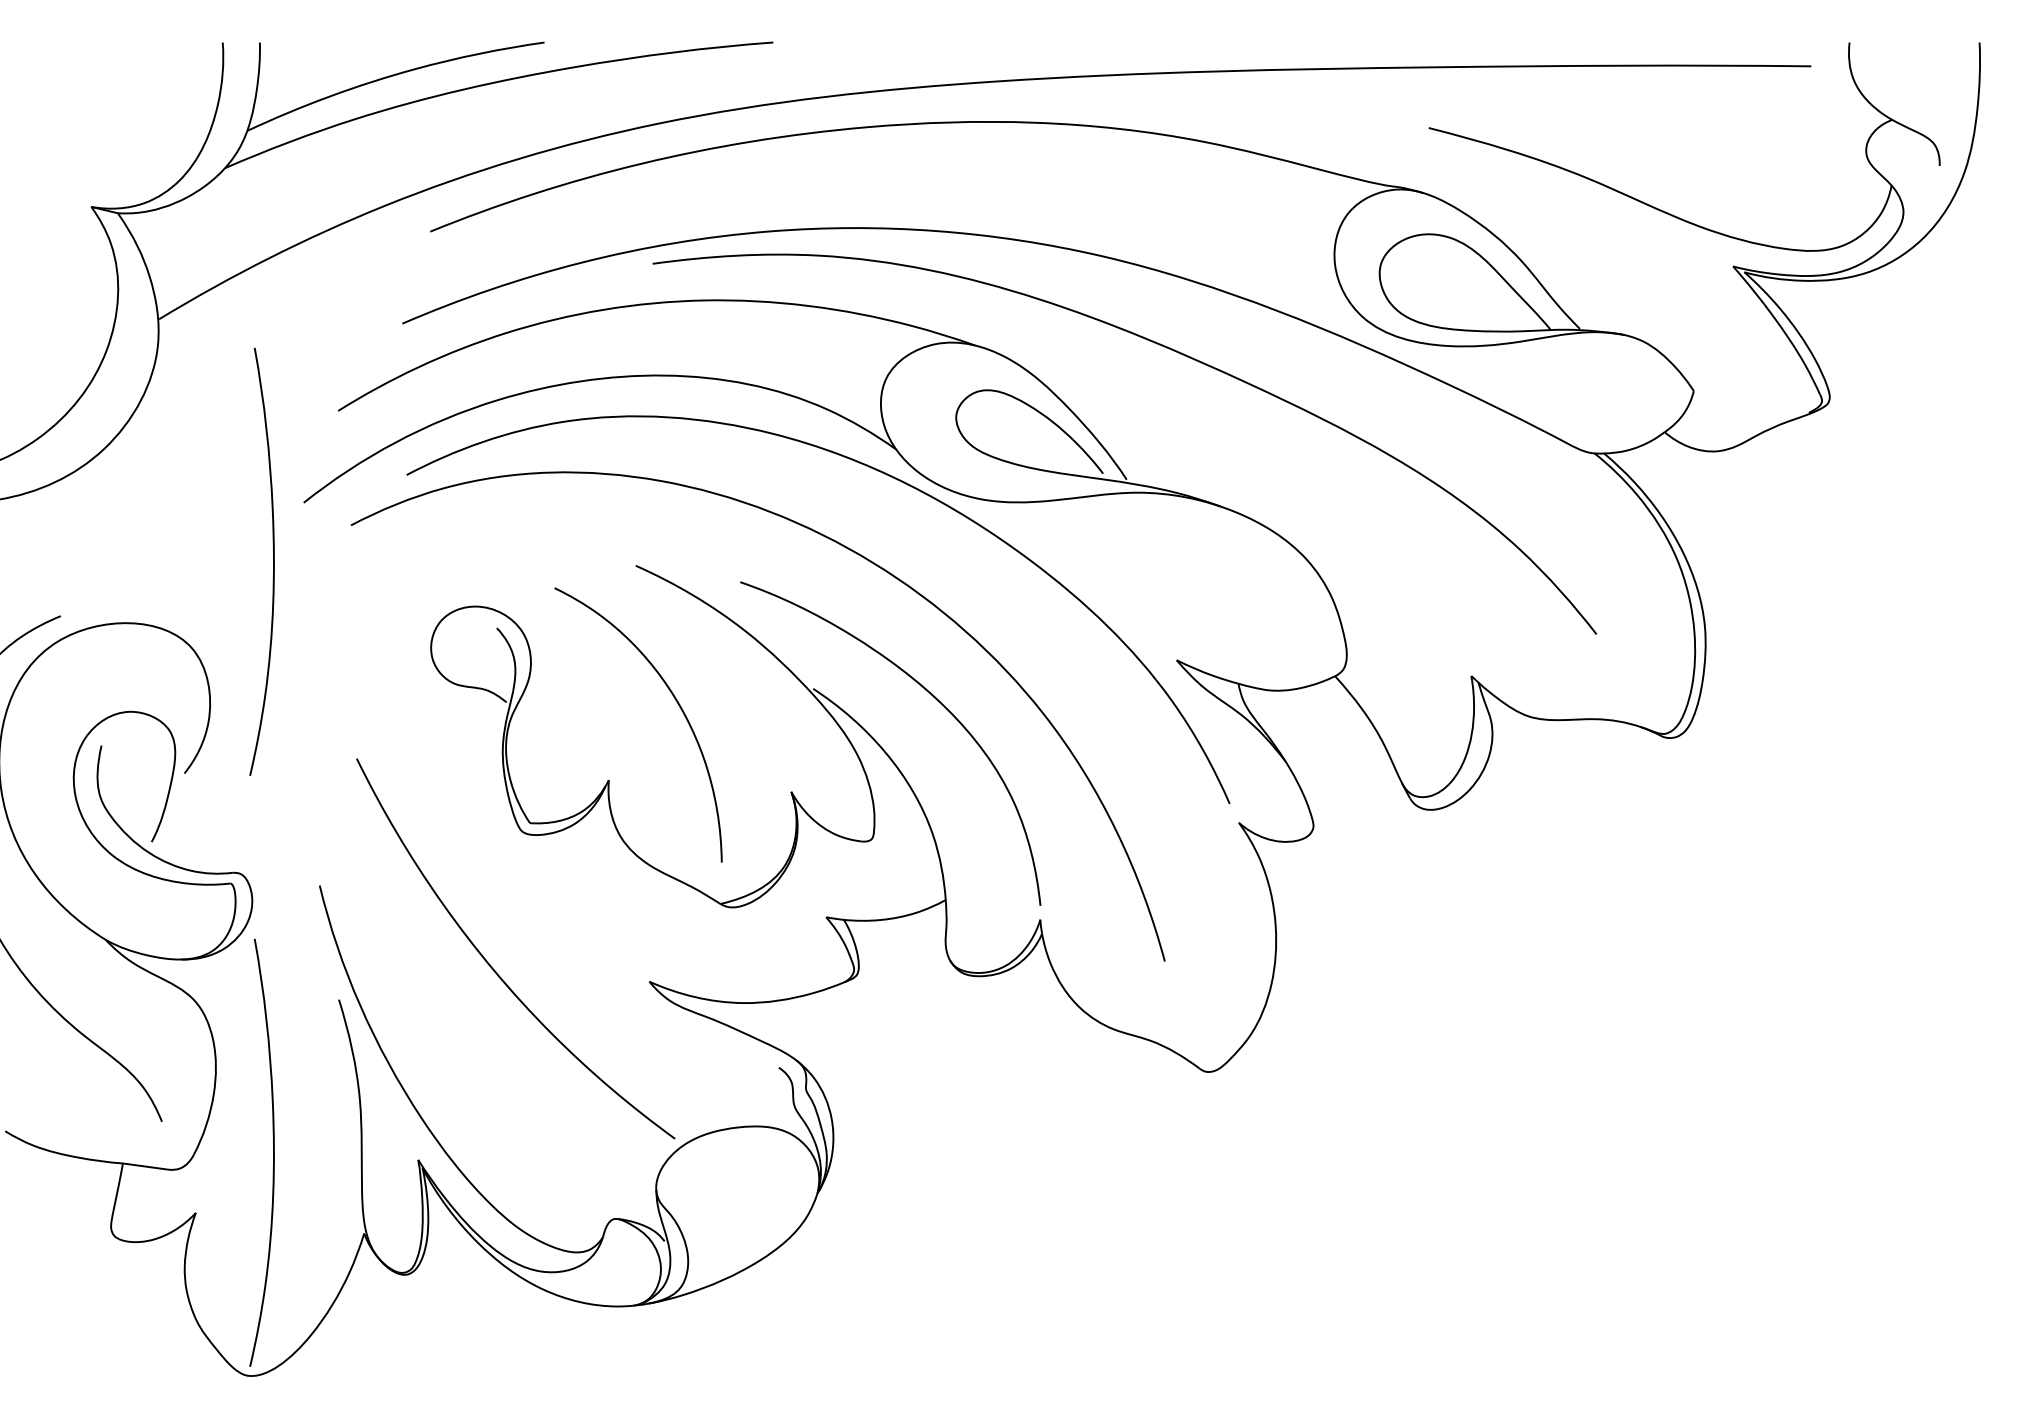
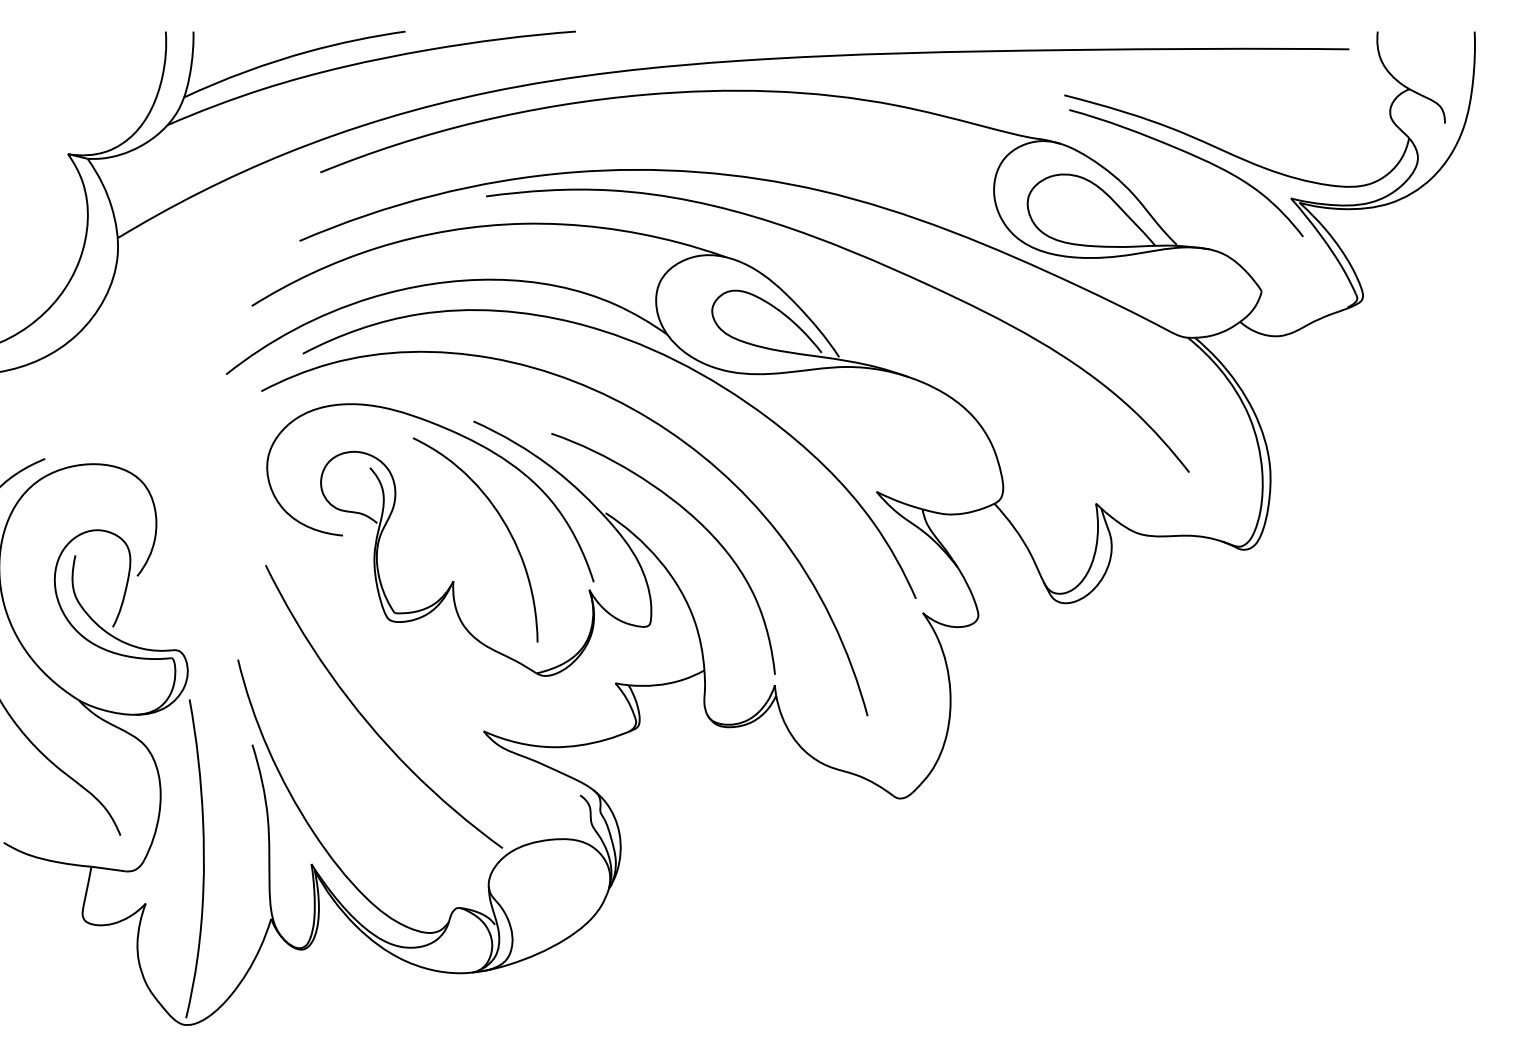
curve: (1603, 210) -> (1194, 156), added
curve: (273, 561) -> (203, 418), removed
curve: (616, 584) -> (459, 435), added

